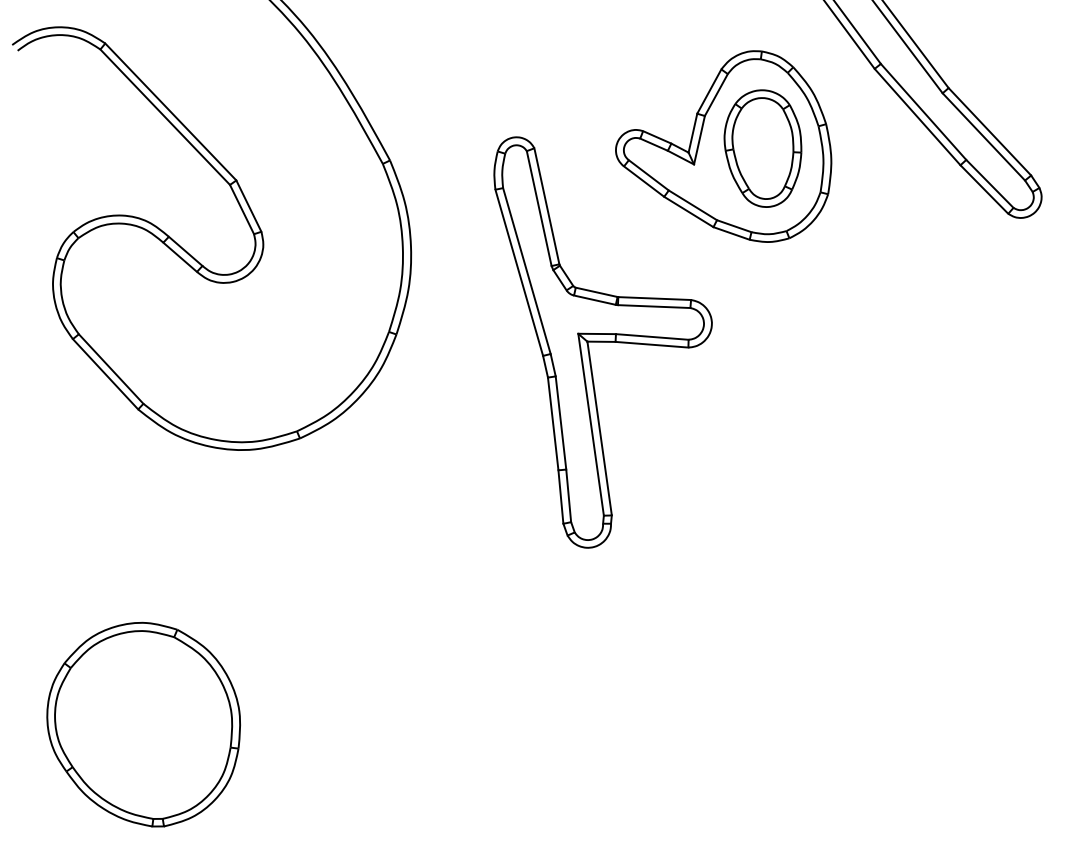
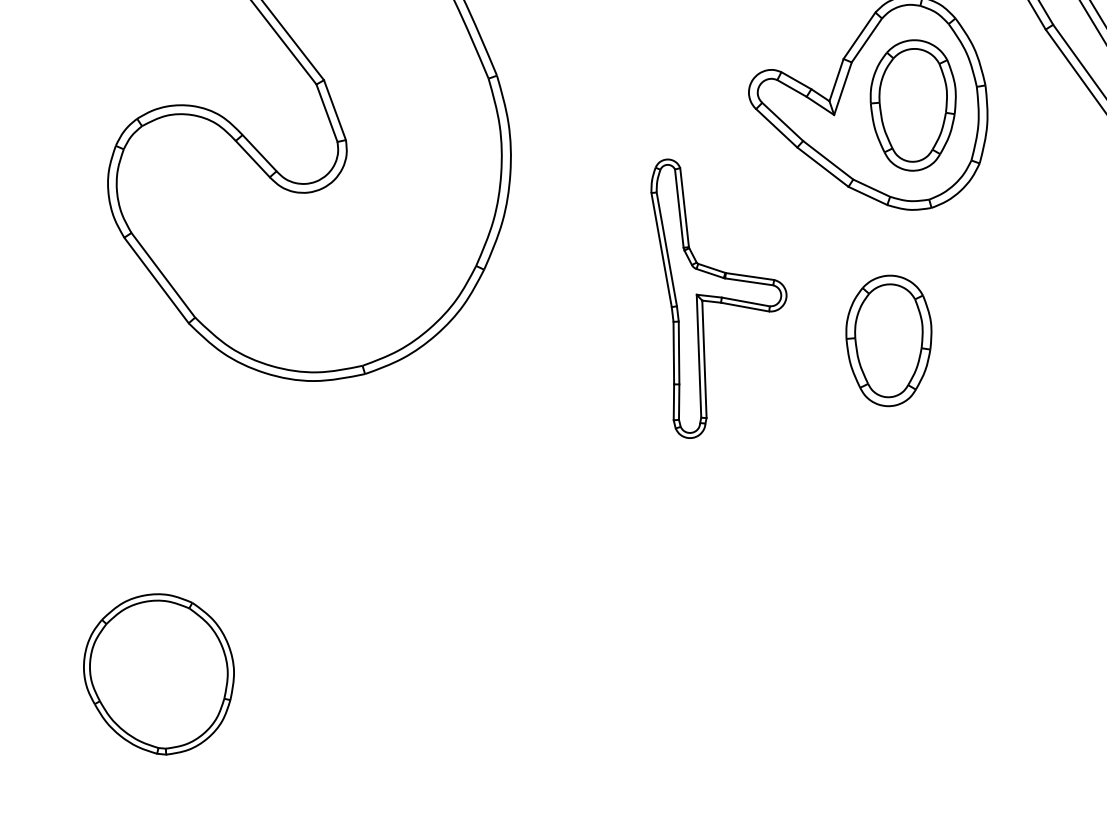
part: (602, 342) -> (712, 302), size x0.6
part: (762, 360) -> (887, 340), added
part: (143, 724) -> (158, 673), size x0.7

